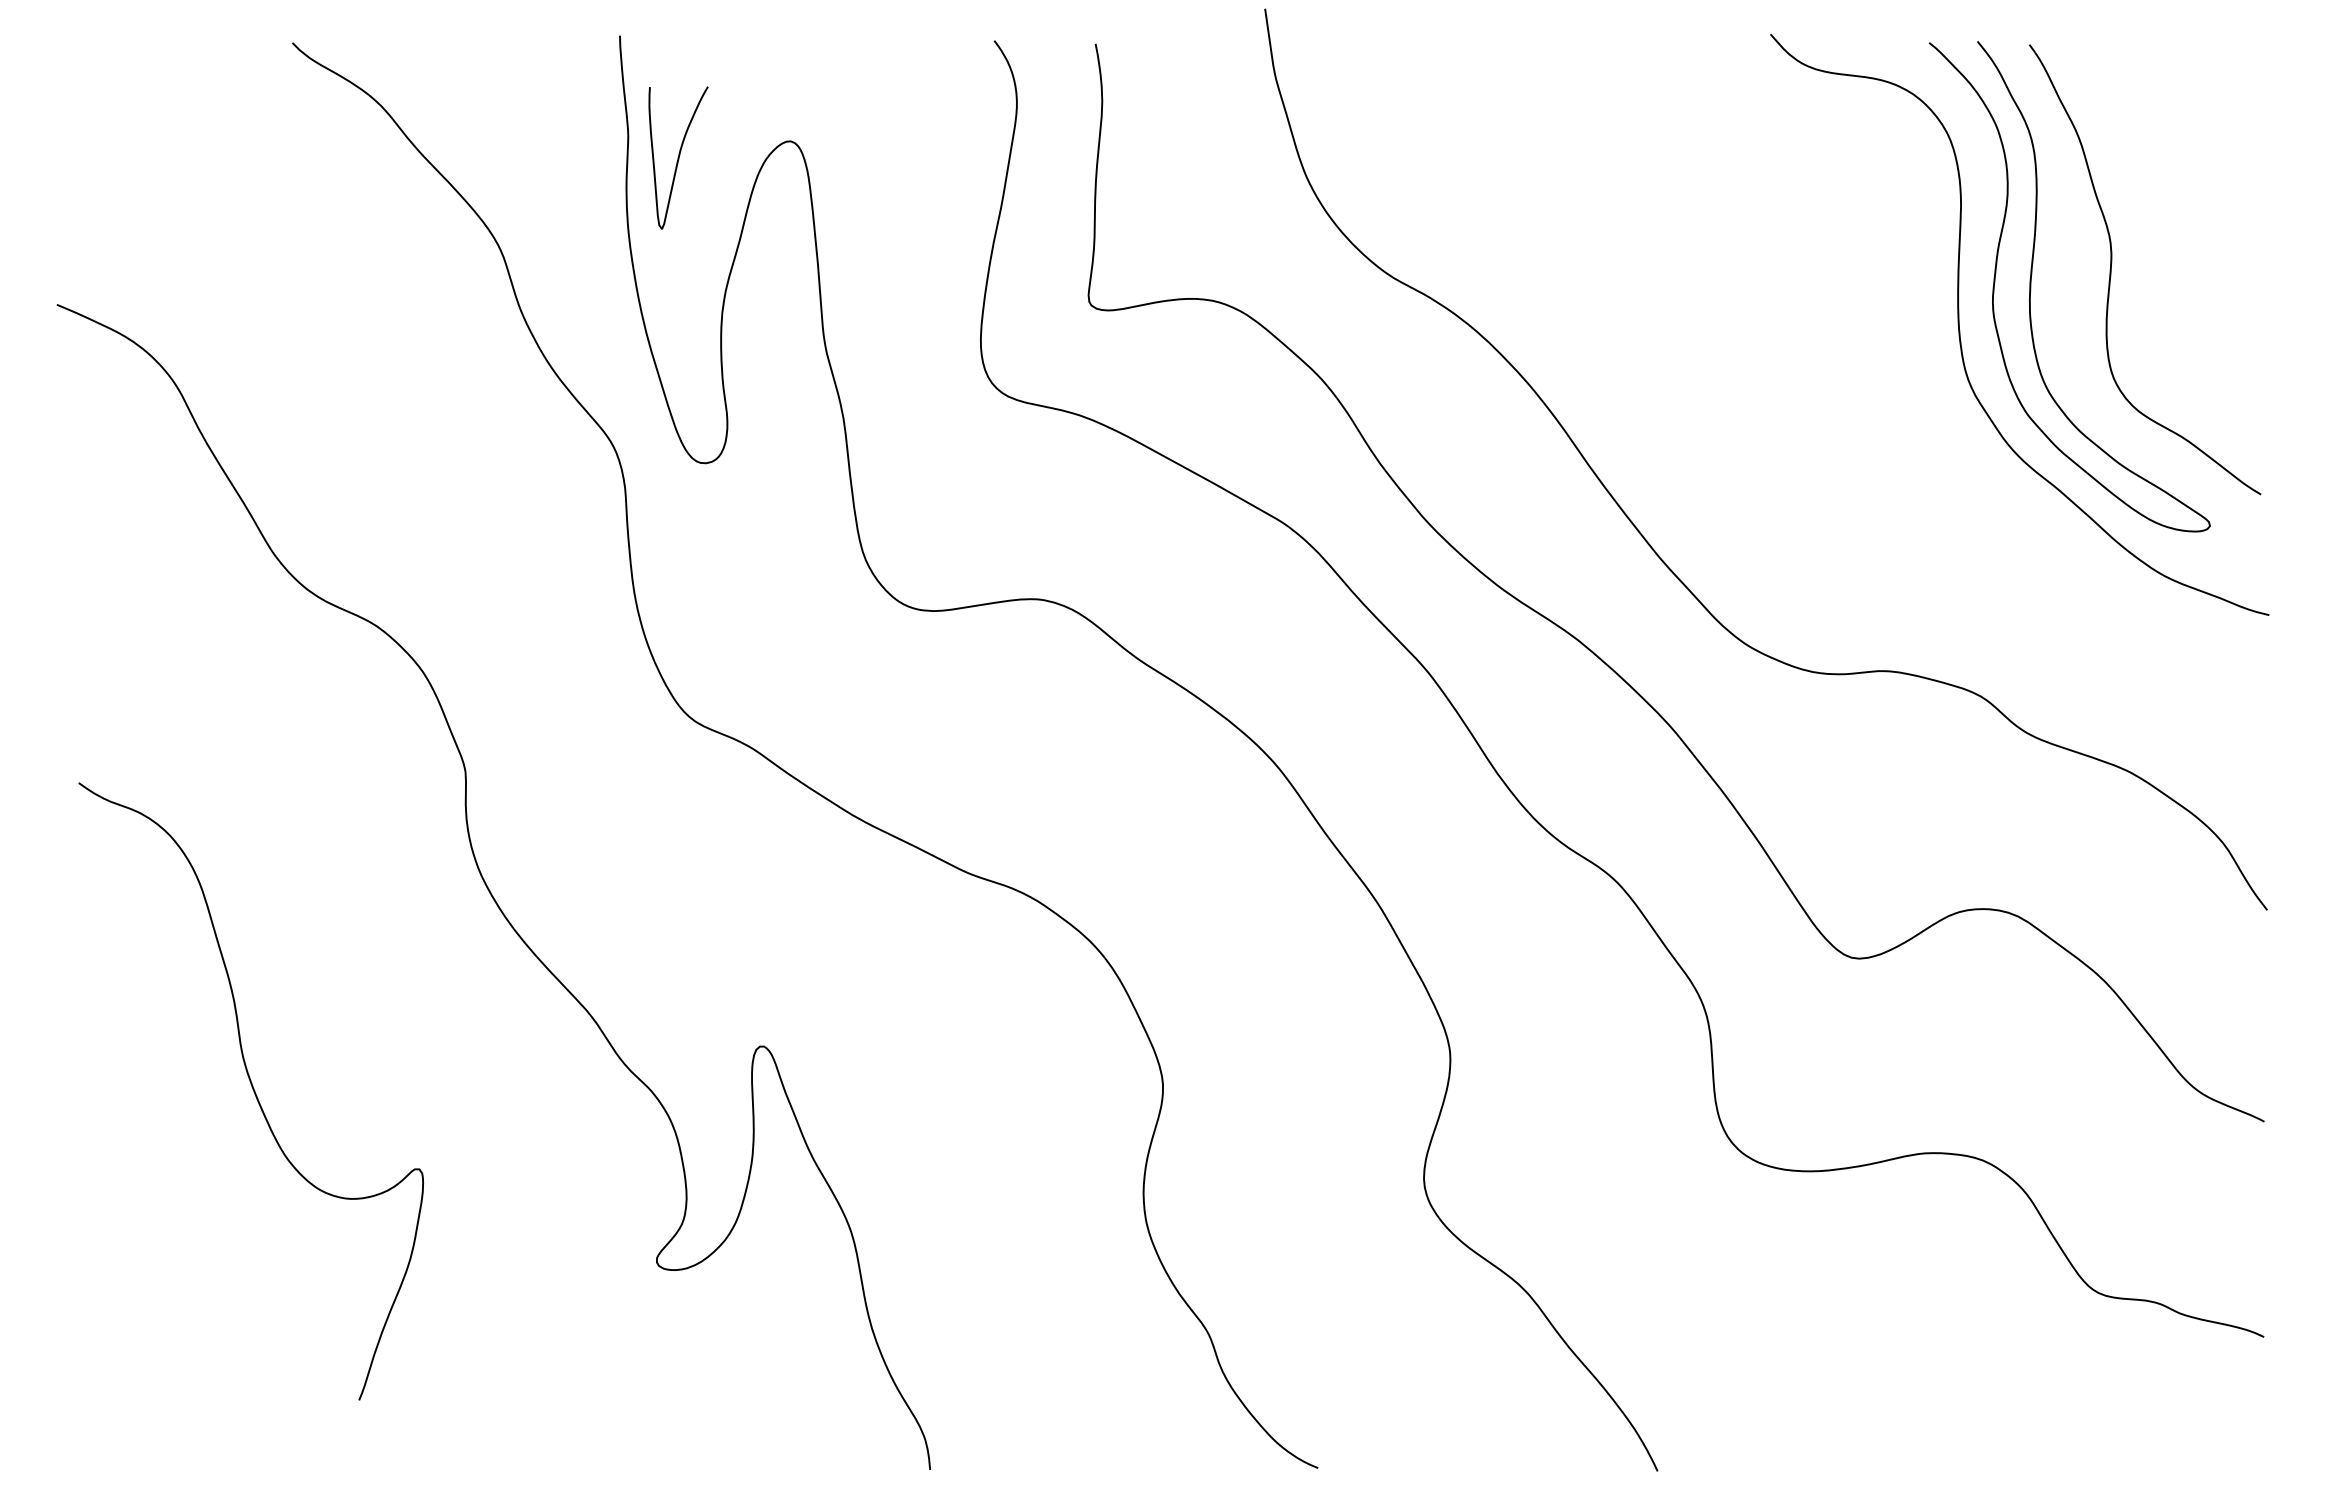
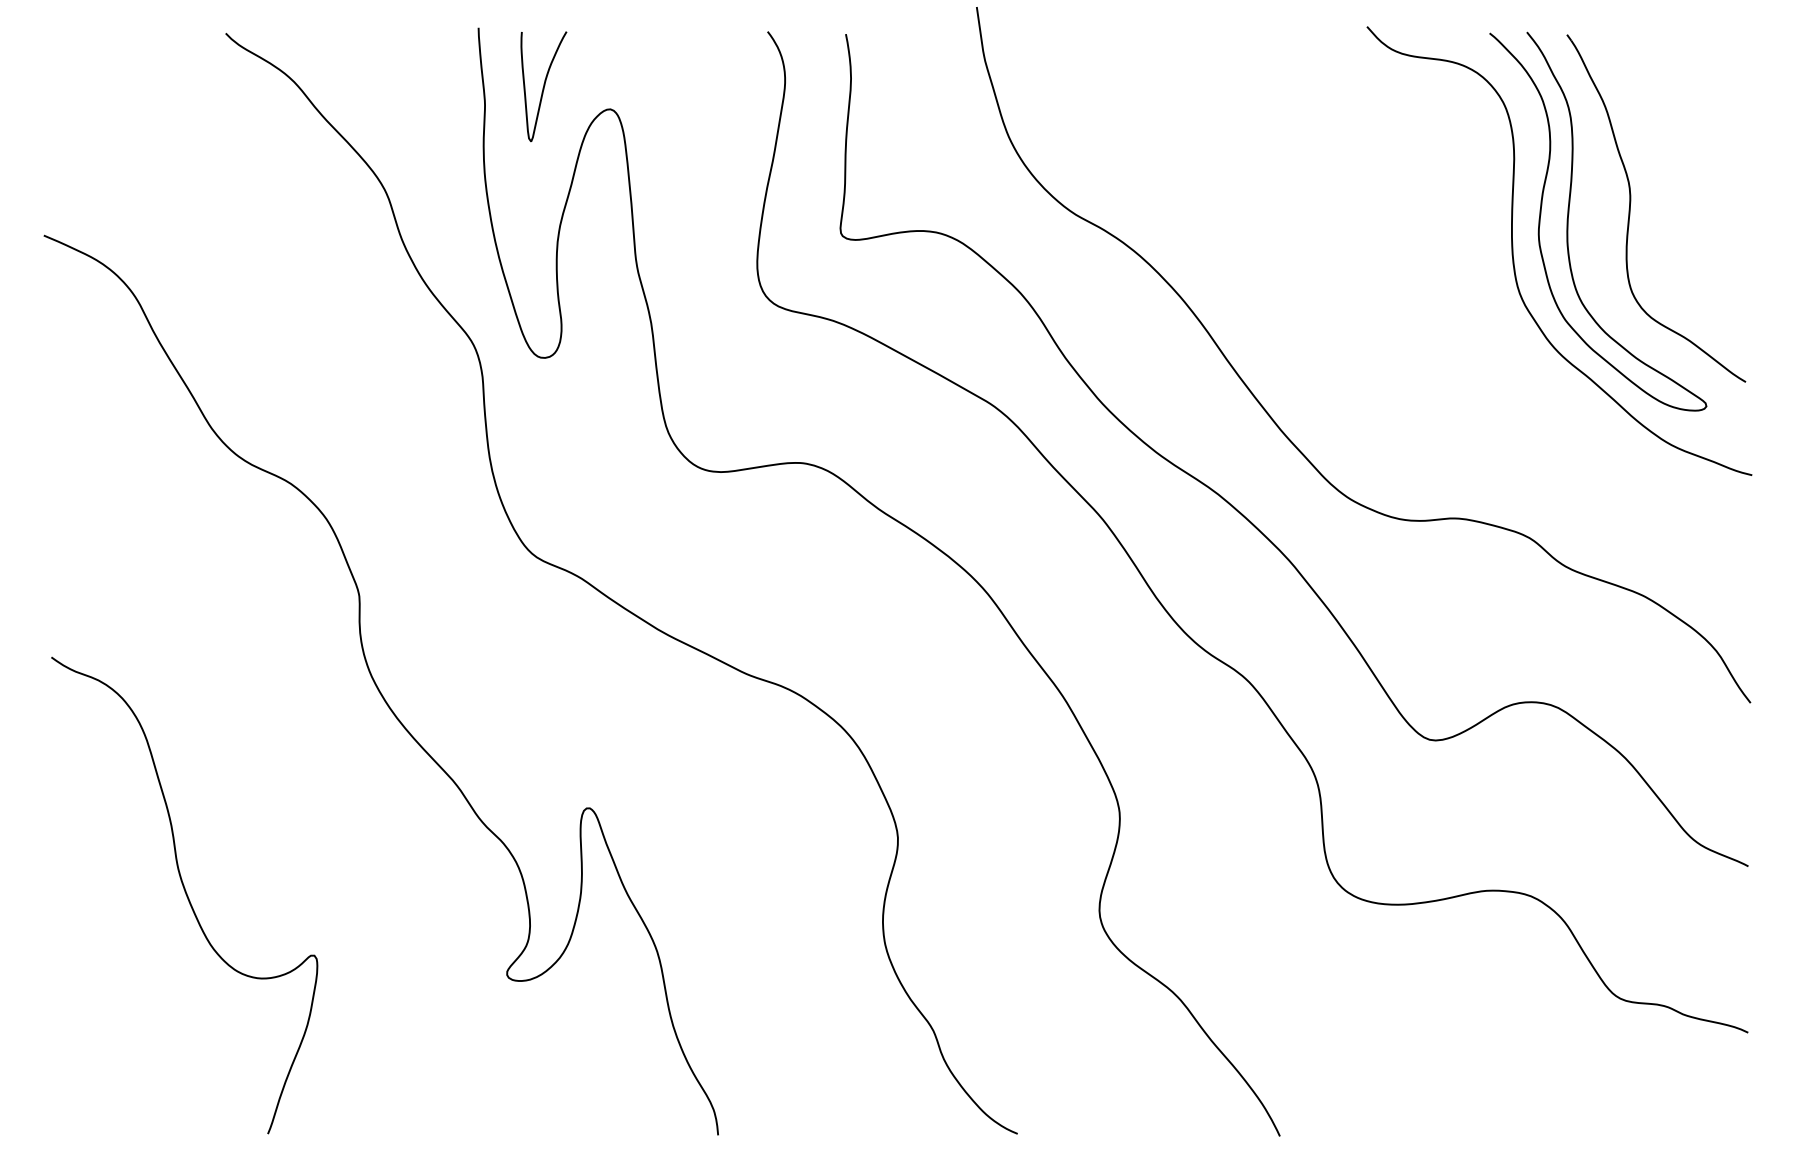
curve: (678, 157) -> (543, 86), moved
curve: (252, 1089) -> (185, 894), moved

